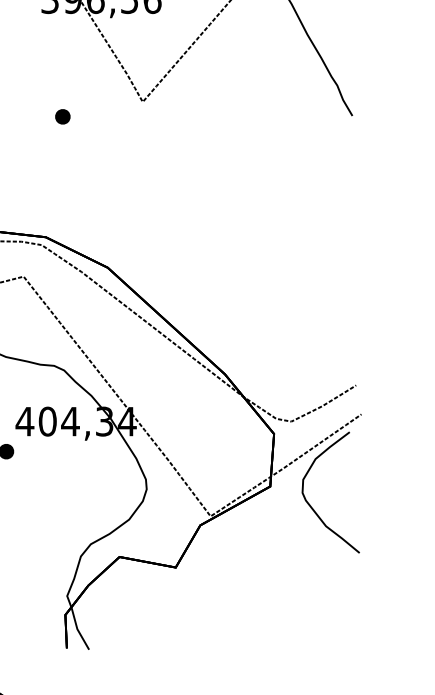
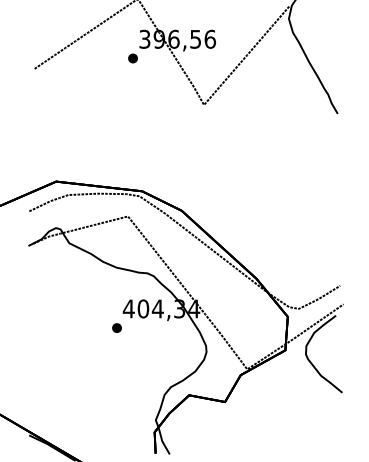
part: (61, 116) -> (132, 58), moved

